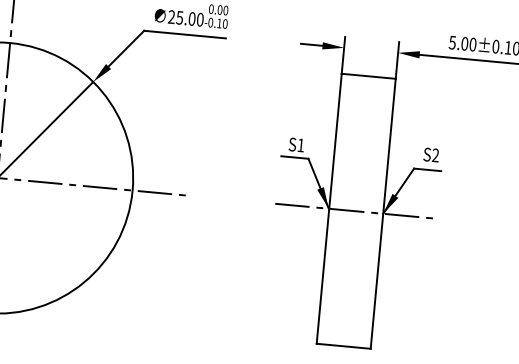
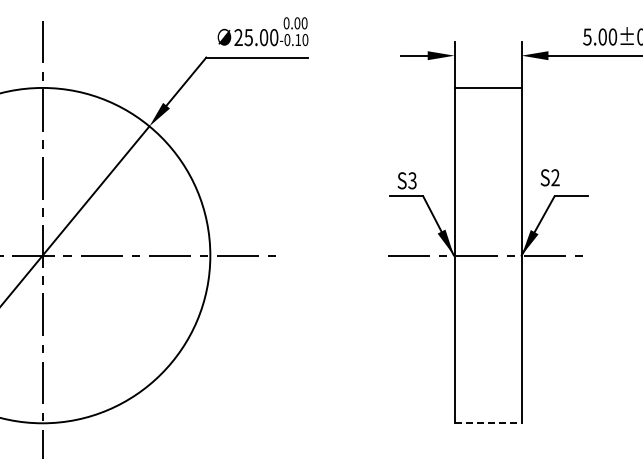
text: (300, 145) -> (412, 180), S1 -> S3
text: (430, 154) -> (549, 177), moved
line: (344, 346) -> (488, 423), solid -> dashed

